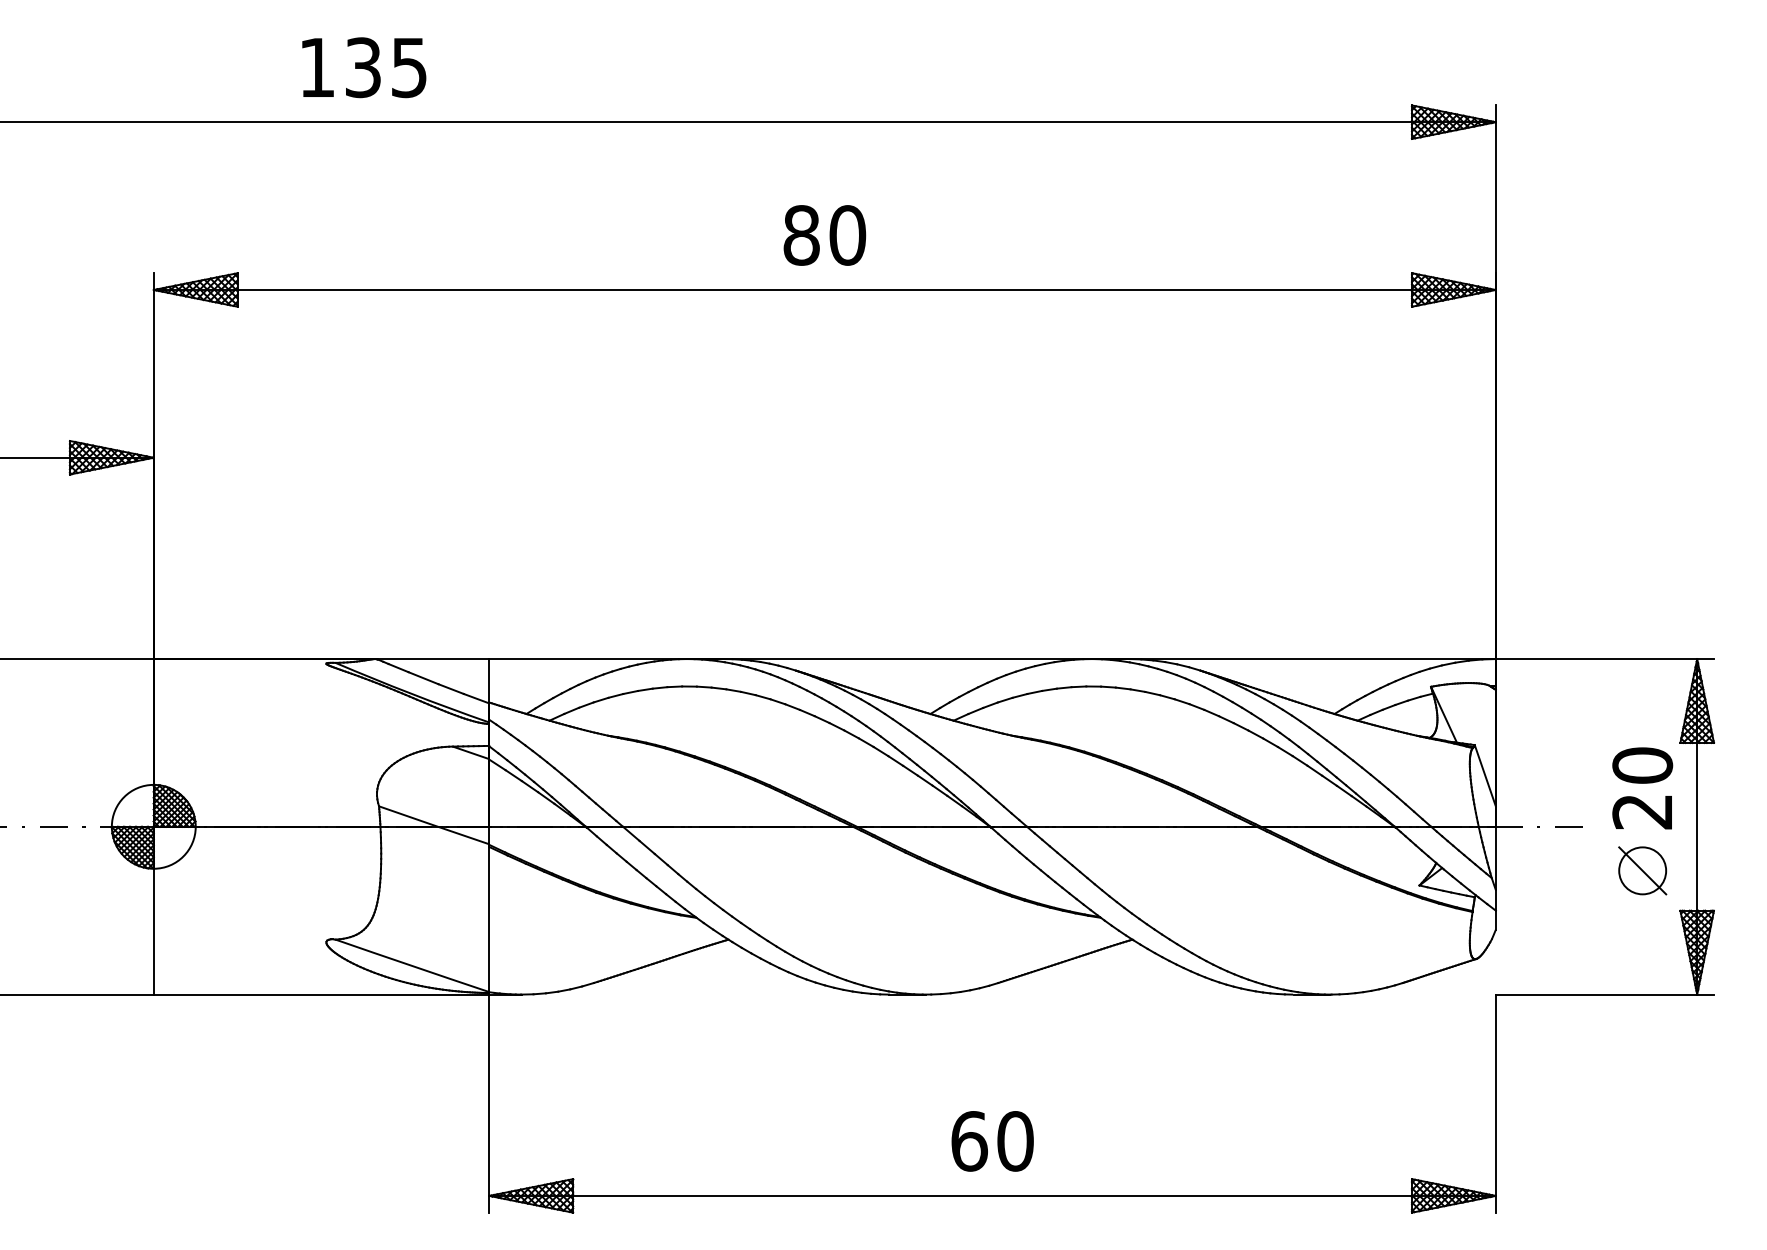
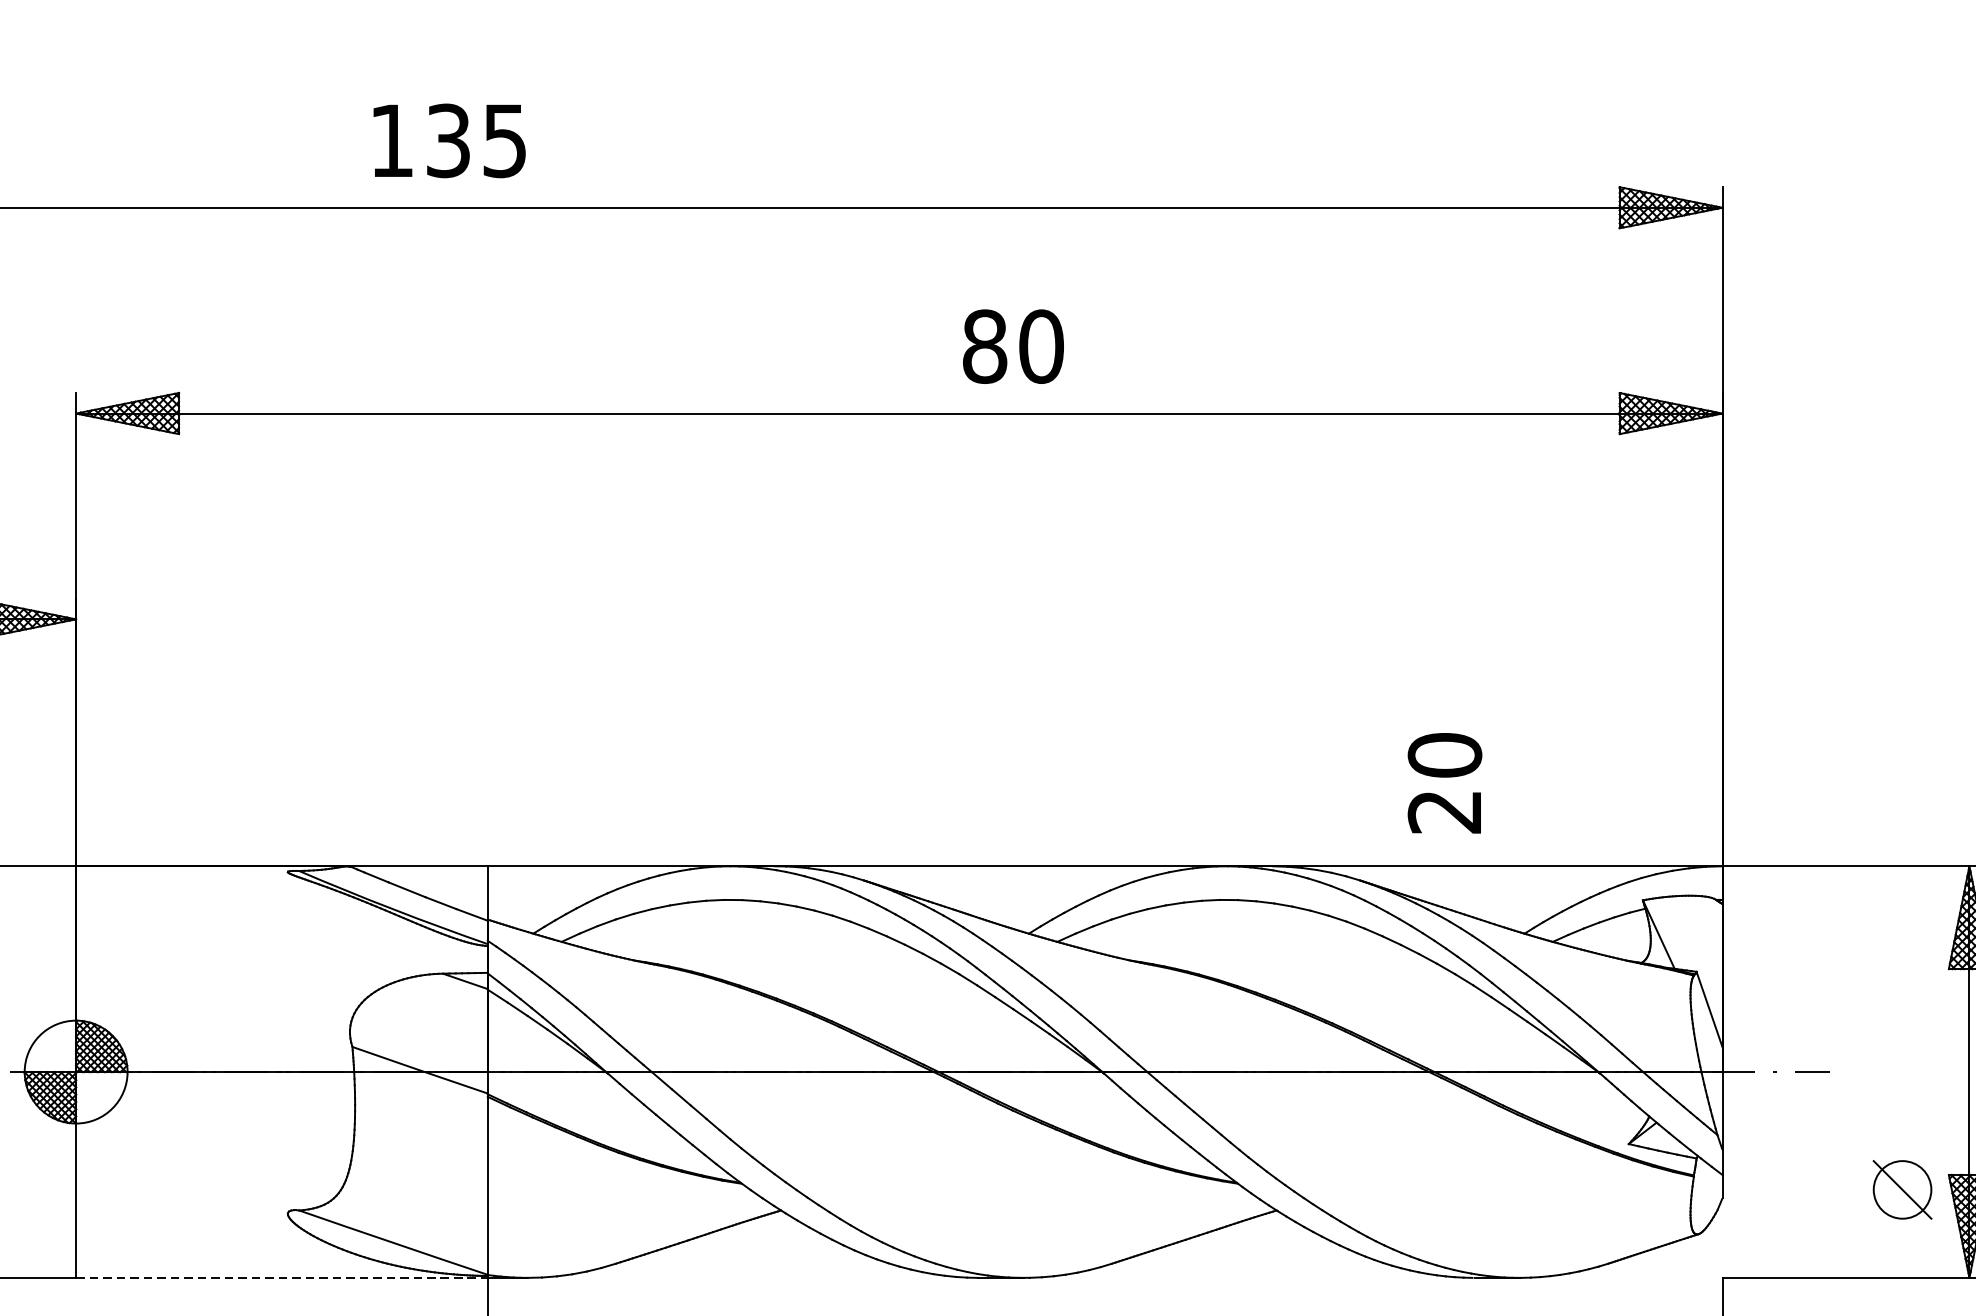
text: (364, 67) -> (449, 140), moved
text: (824, 235) -> (1012, 346), moved
text: (1642, 788) -> (1444, 783), moved
part: (1642, 870) -> (1902, 1189), moved
line: (321, 994) -> (281, 1277), solid -> dashed

